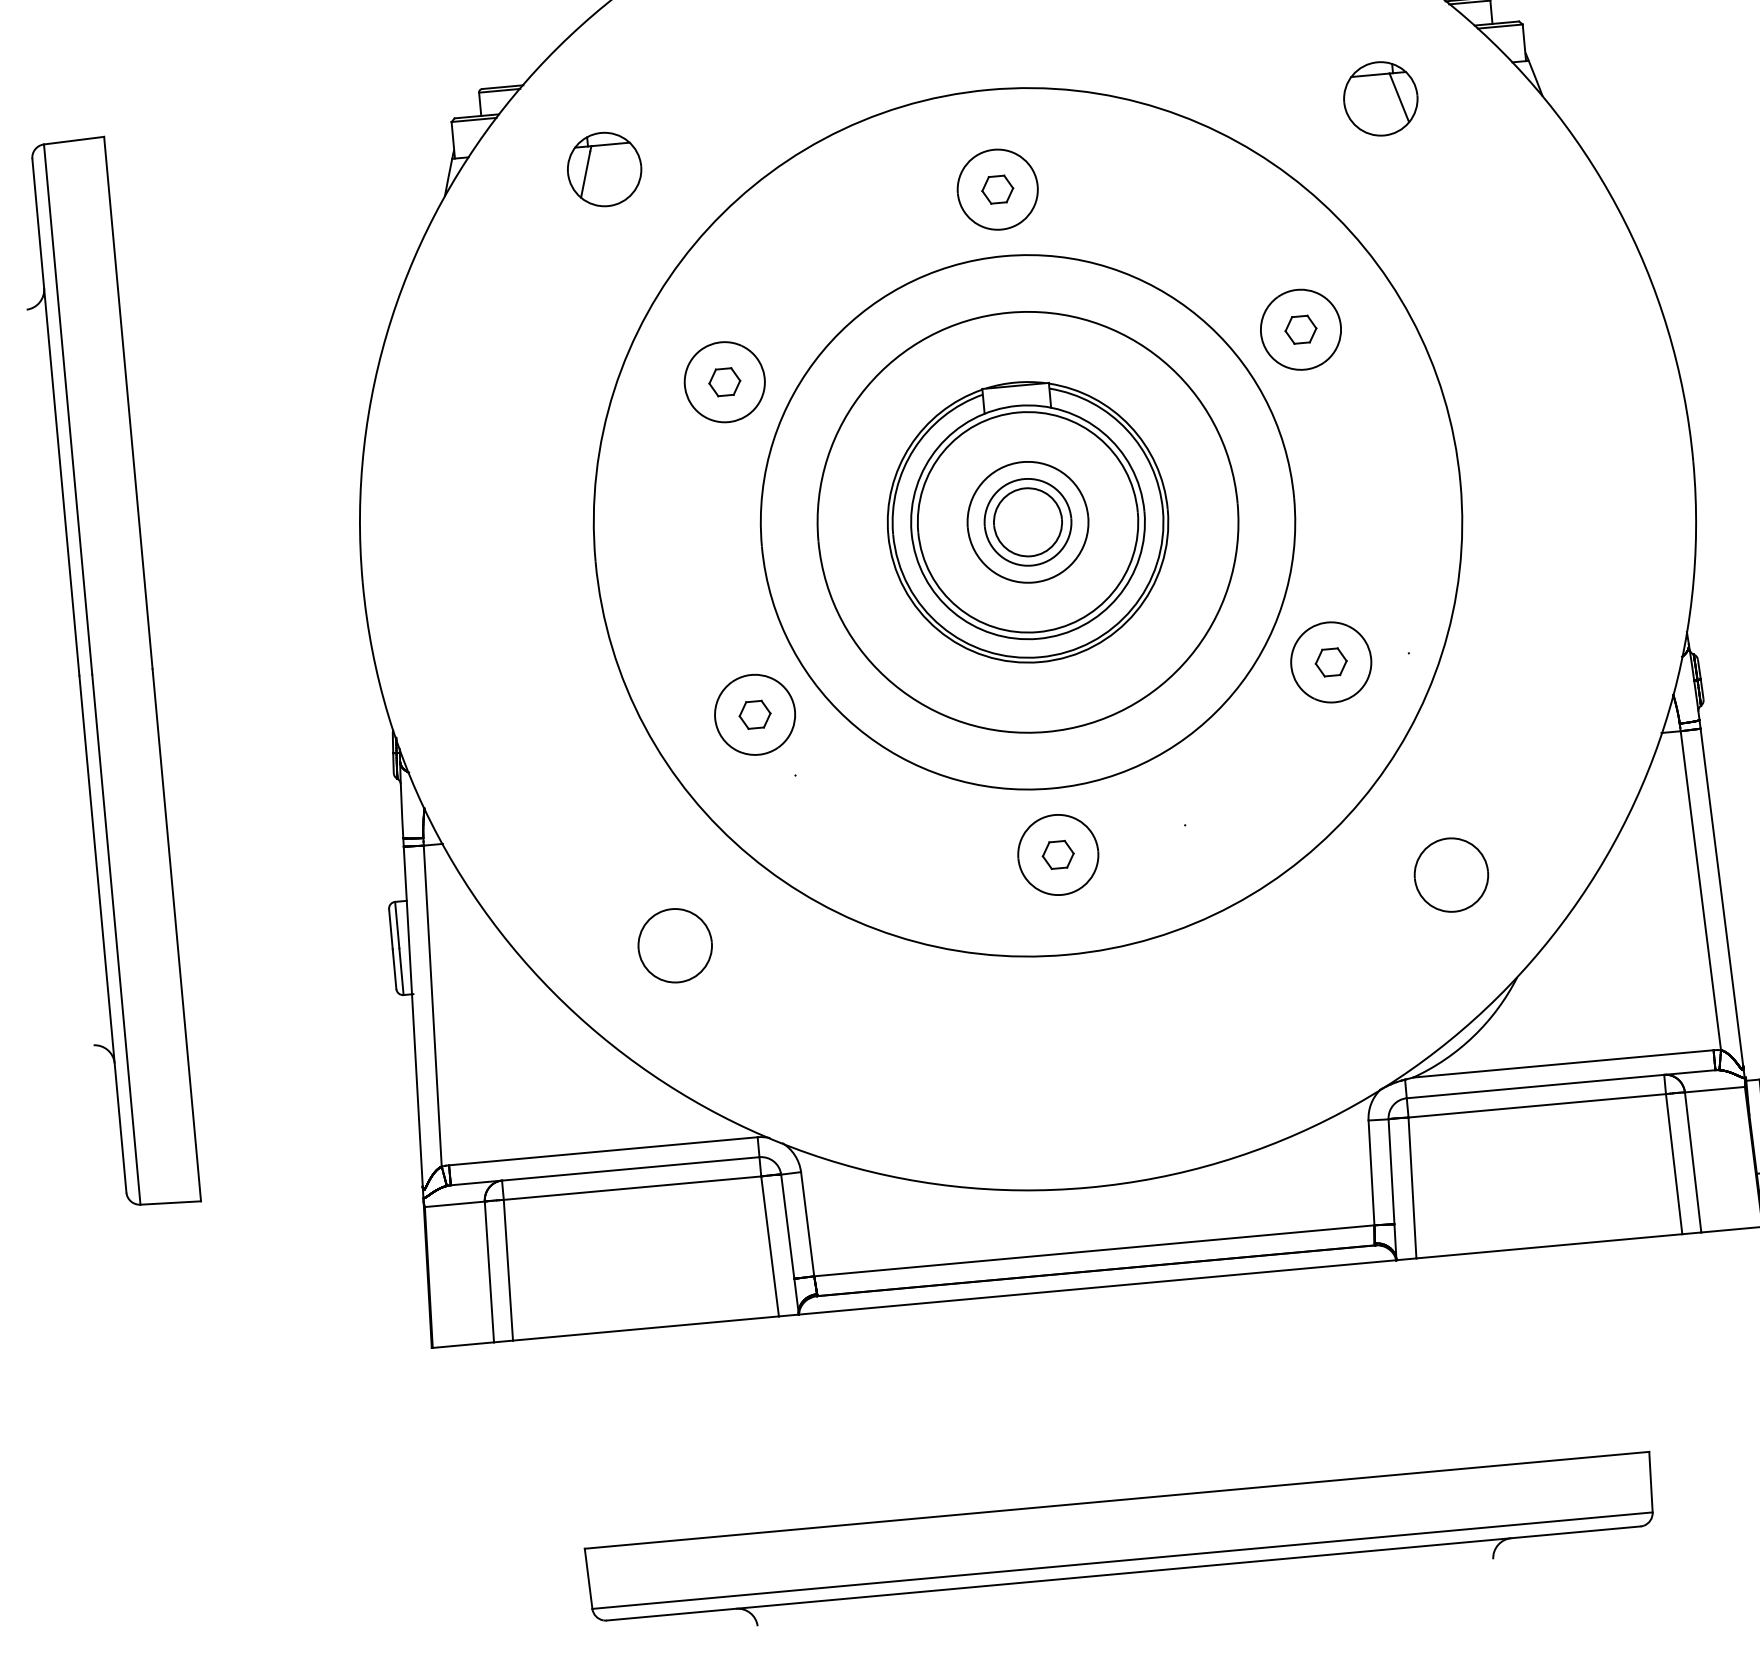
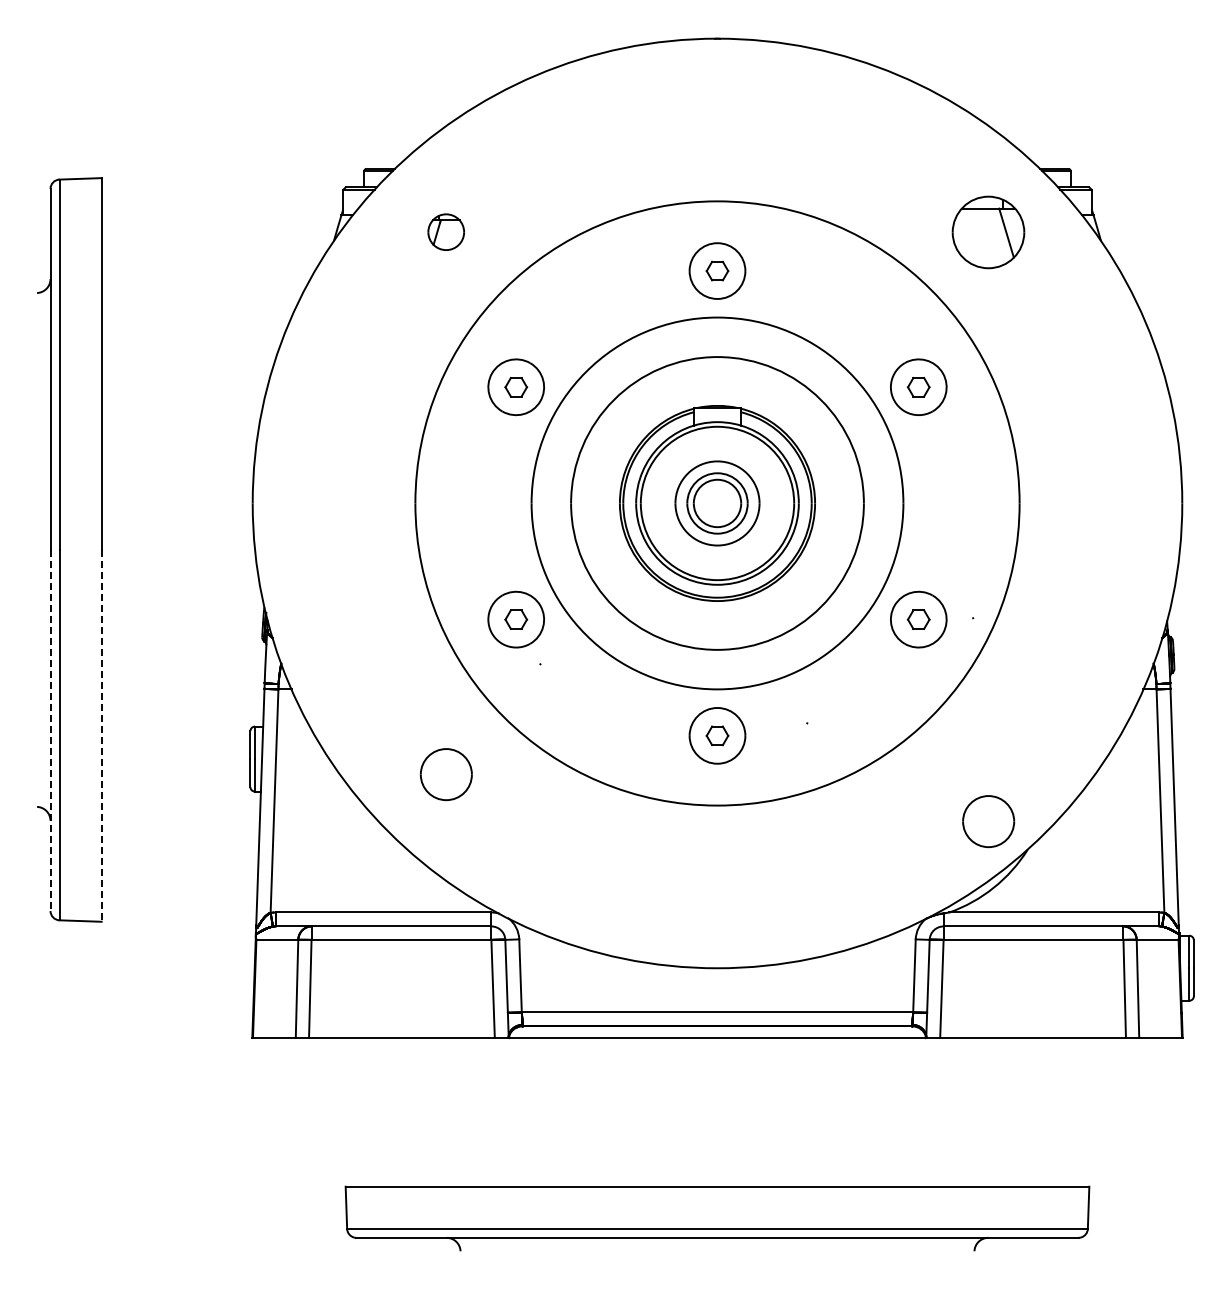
part: (1380, 97) -> (988, 231), size x1.4
part: (603, 168) -> (445, 231), size x0.7
part: (1451, 874) -> (988, 821), moved
line: (102, 934) -> (50, 730), solid -> dashed
line: (176, 934) -> (101, 735), solid -> dashed

